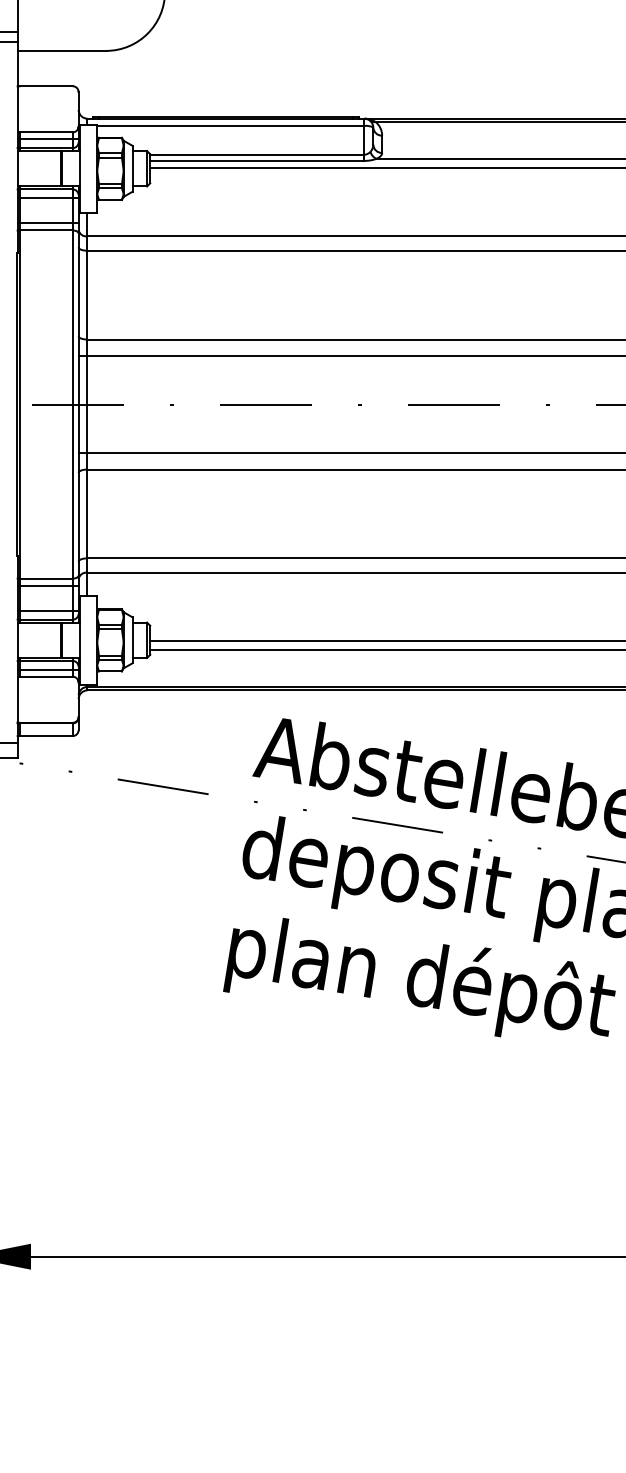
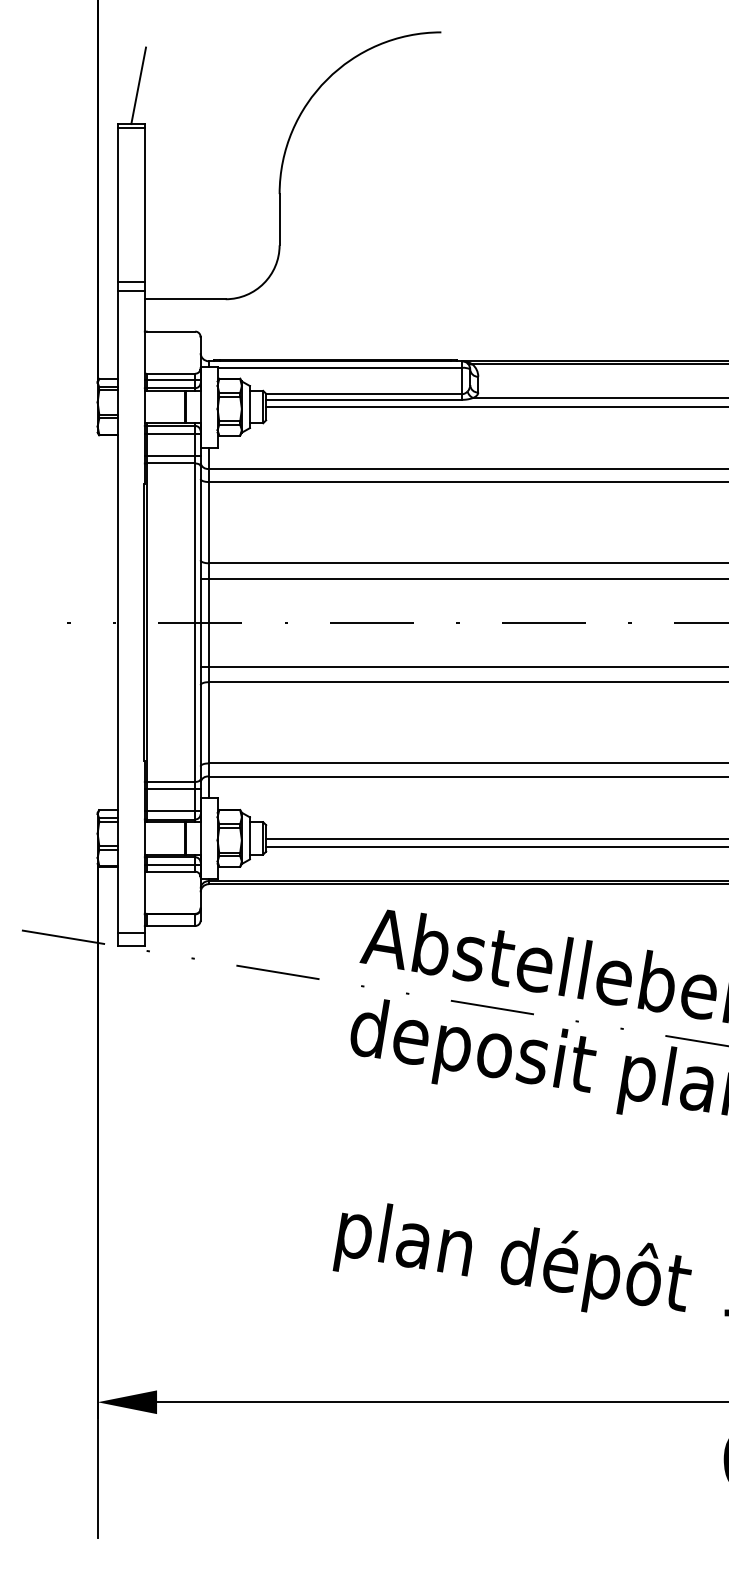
text: (418, 977) -> (511, 1257), moved

